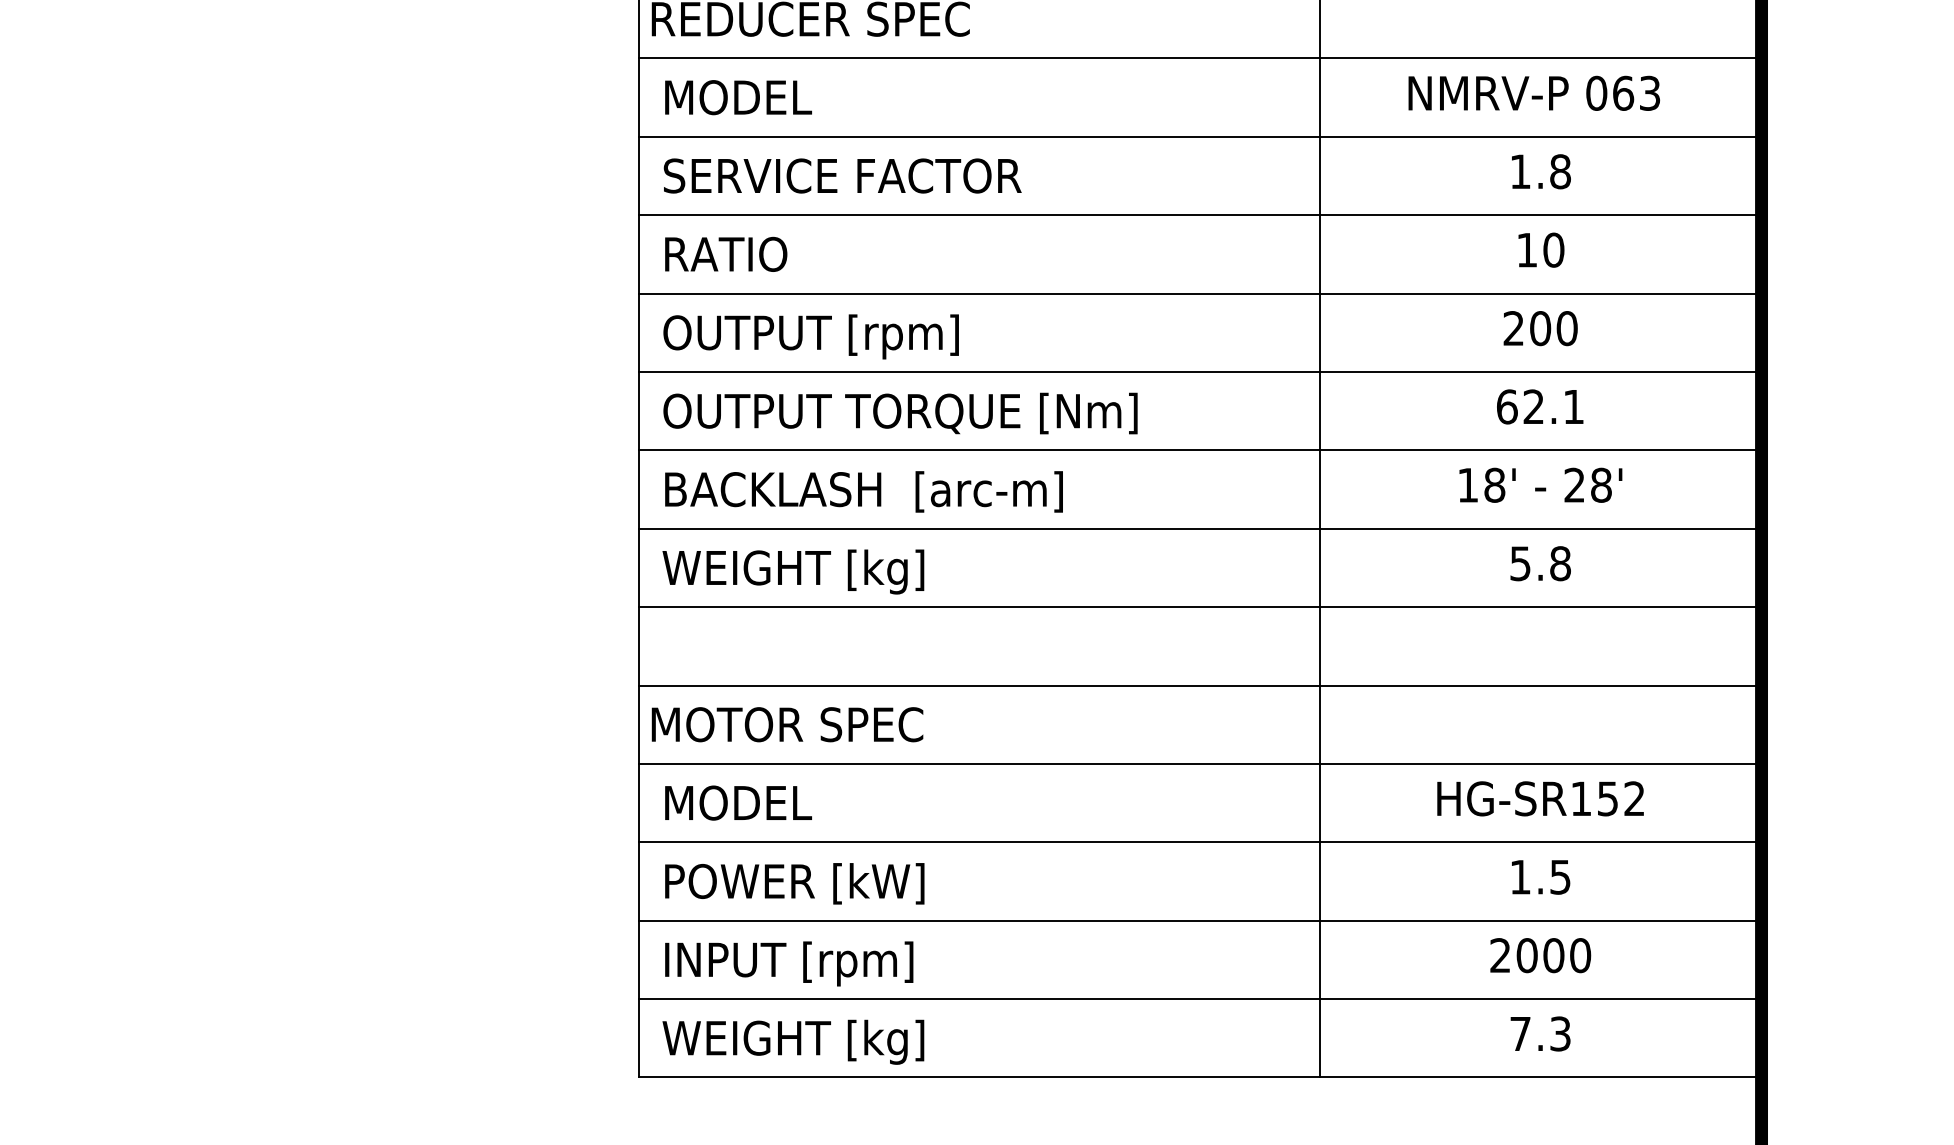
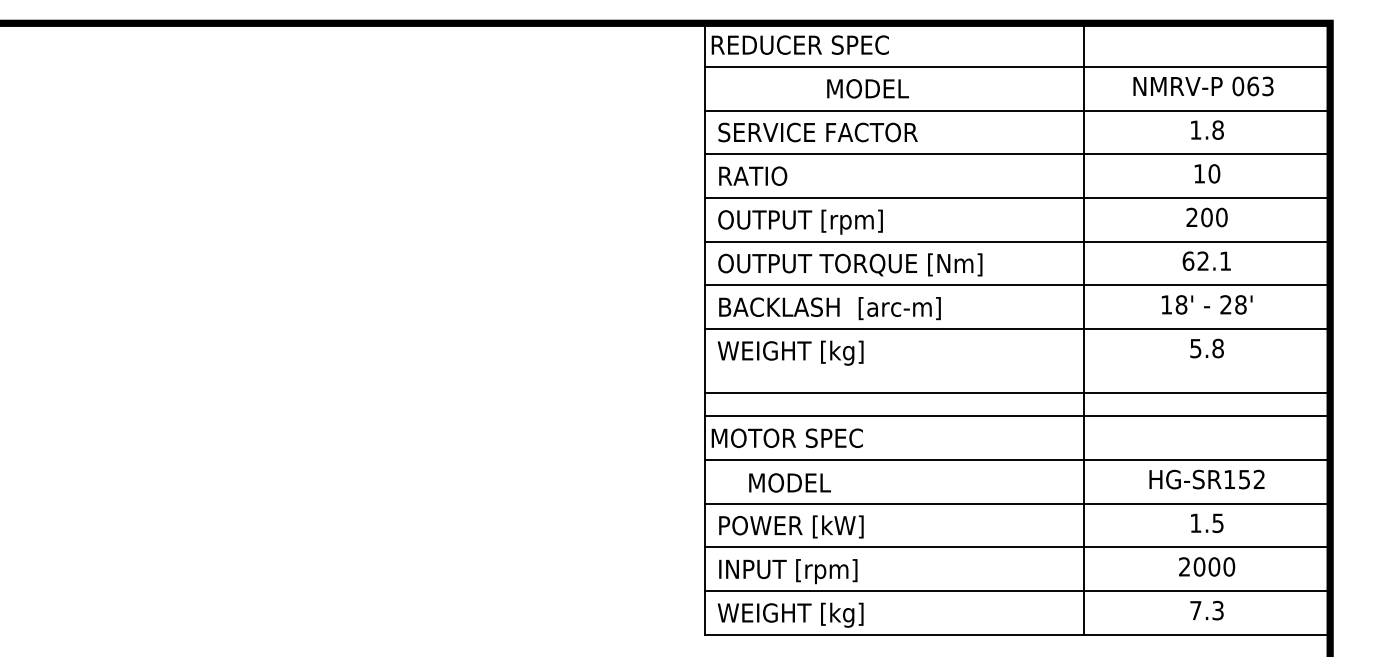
text: (737, 97) -> (867, 88), moved
line: (1200, 606) -> (1017, 392), moved
text: (737, 802) -> (789, 482), moved

